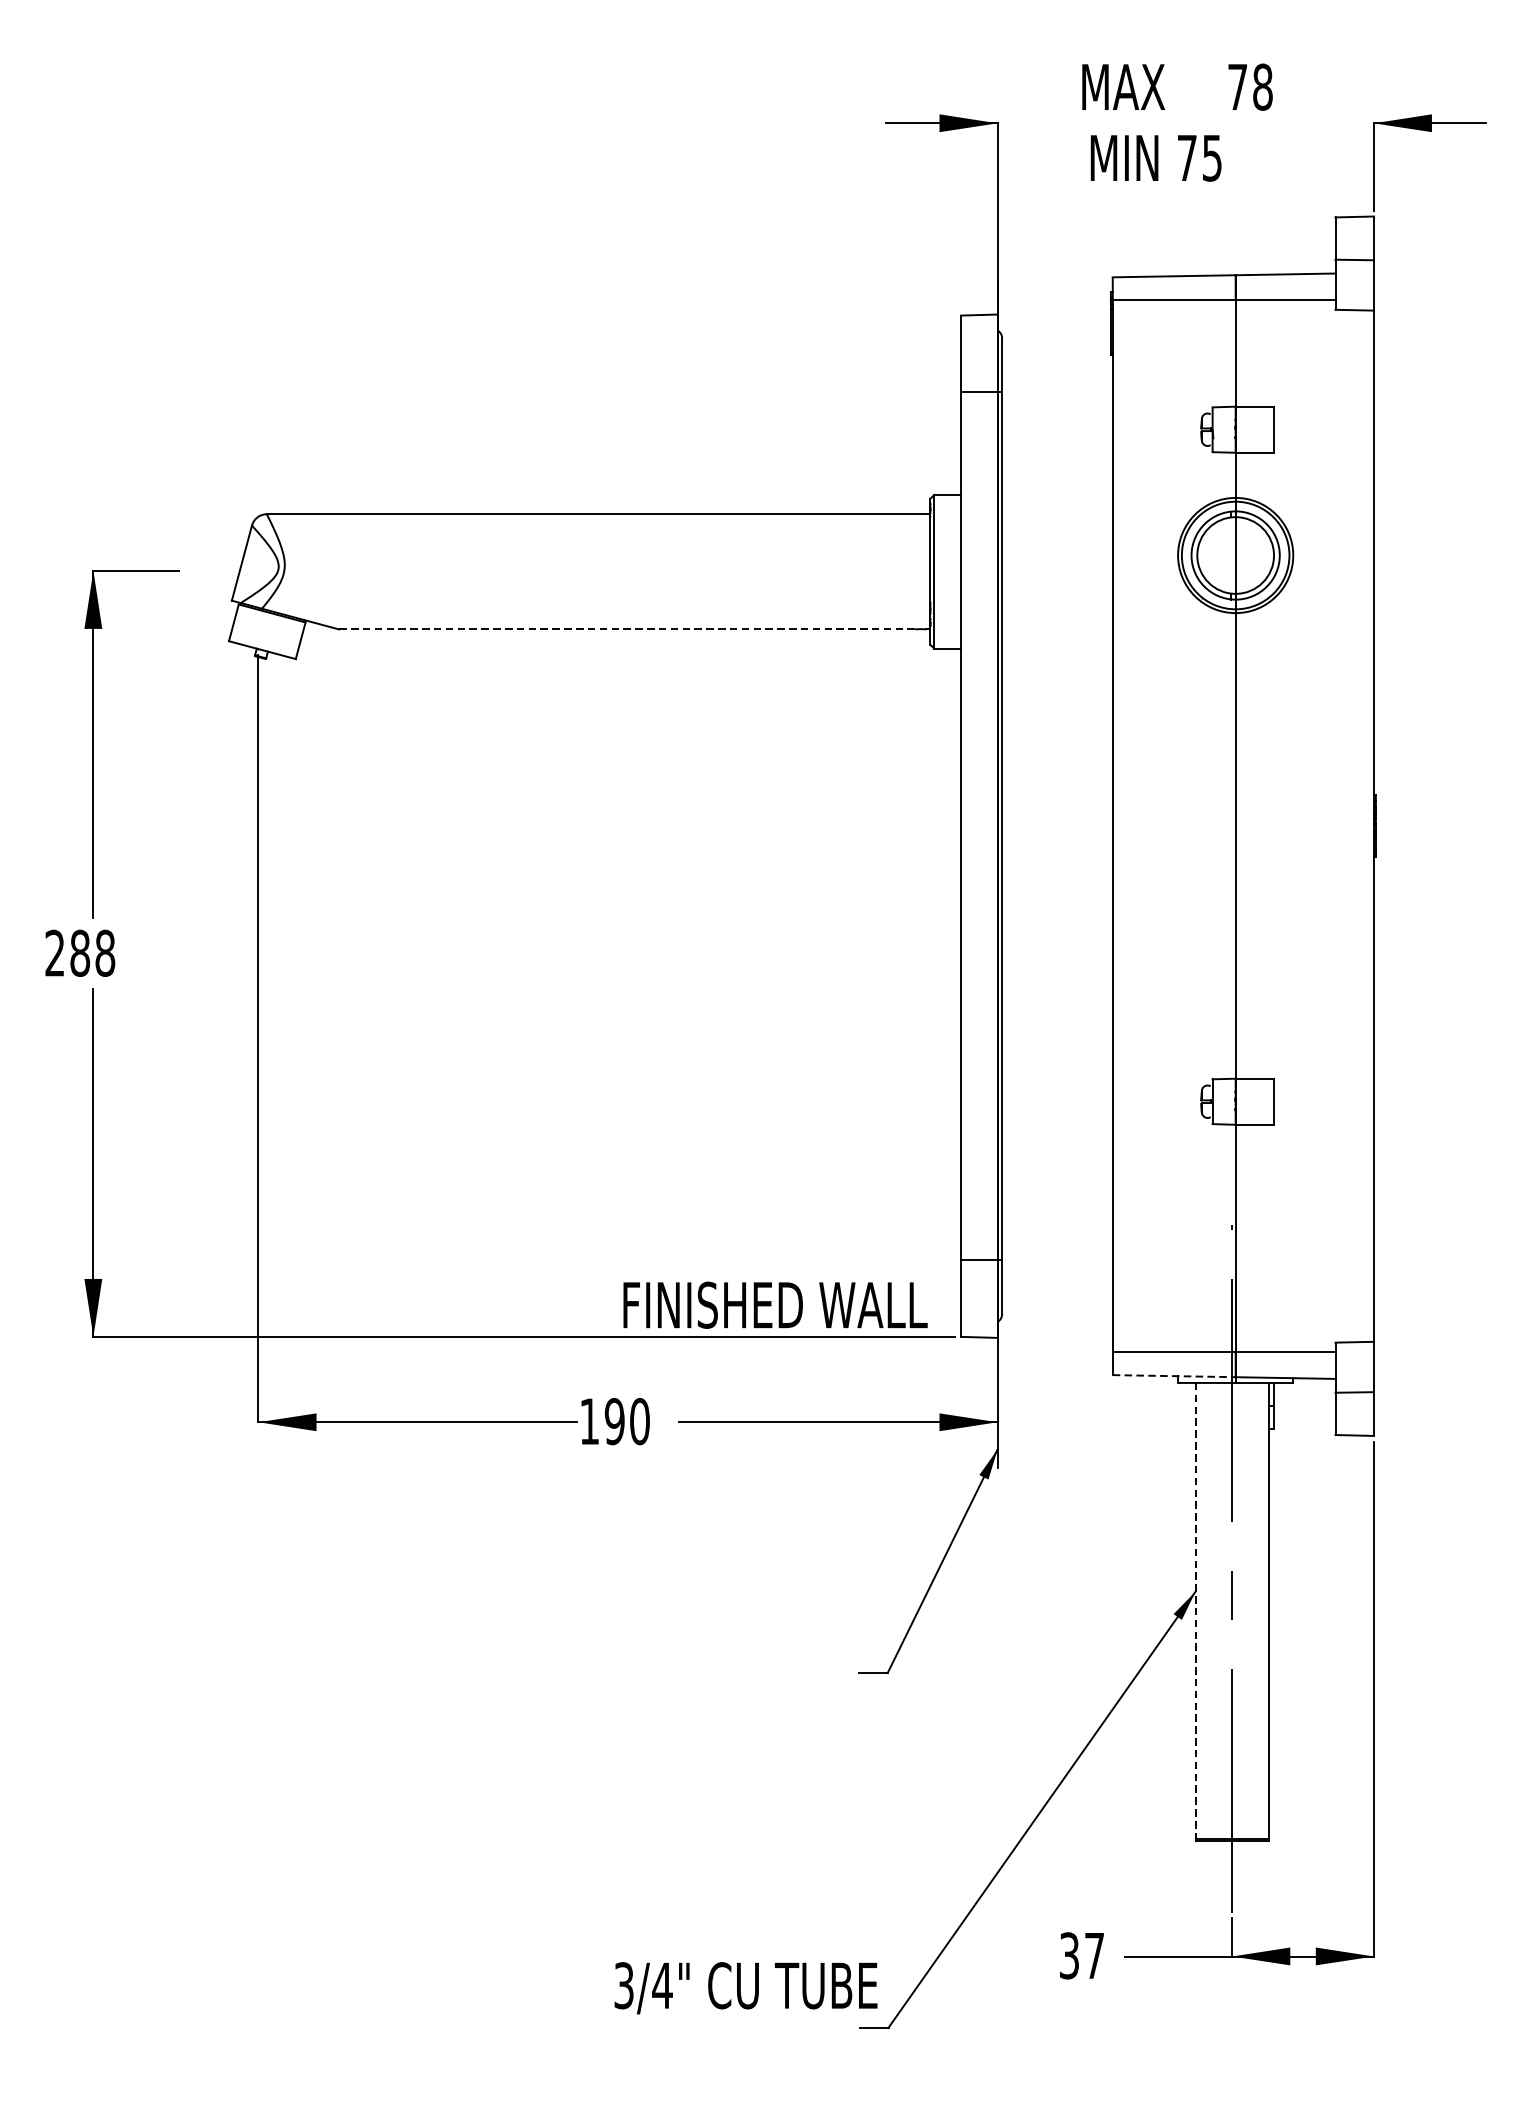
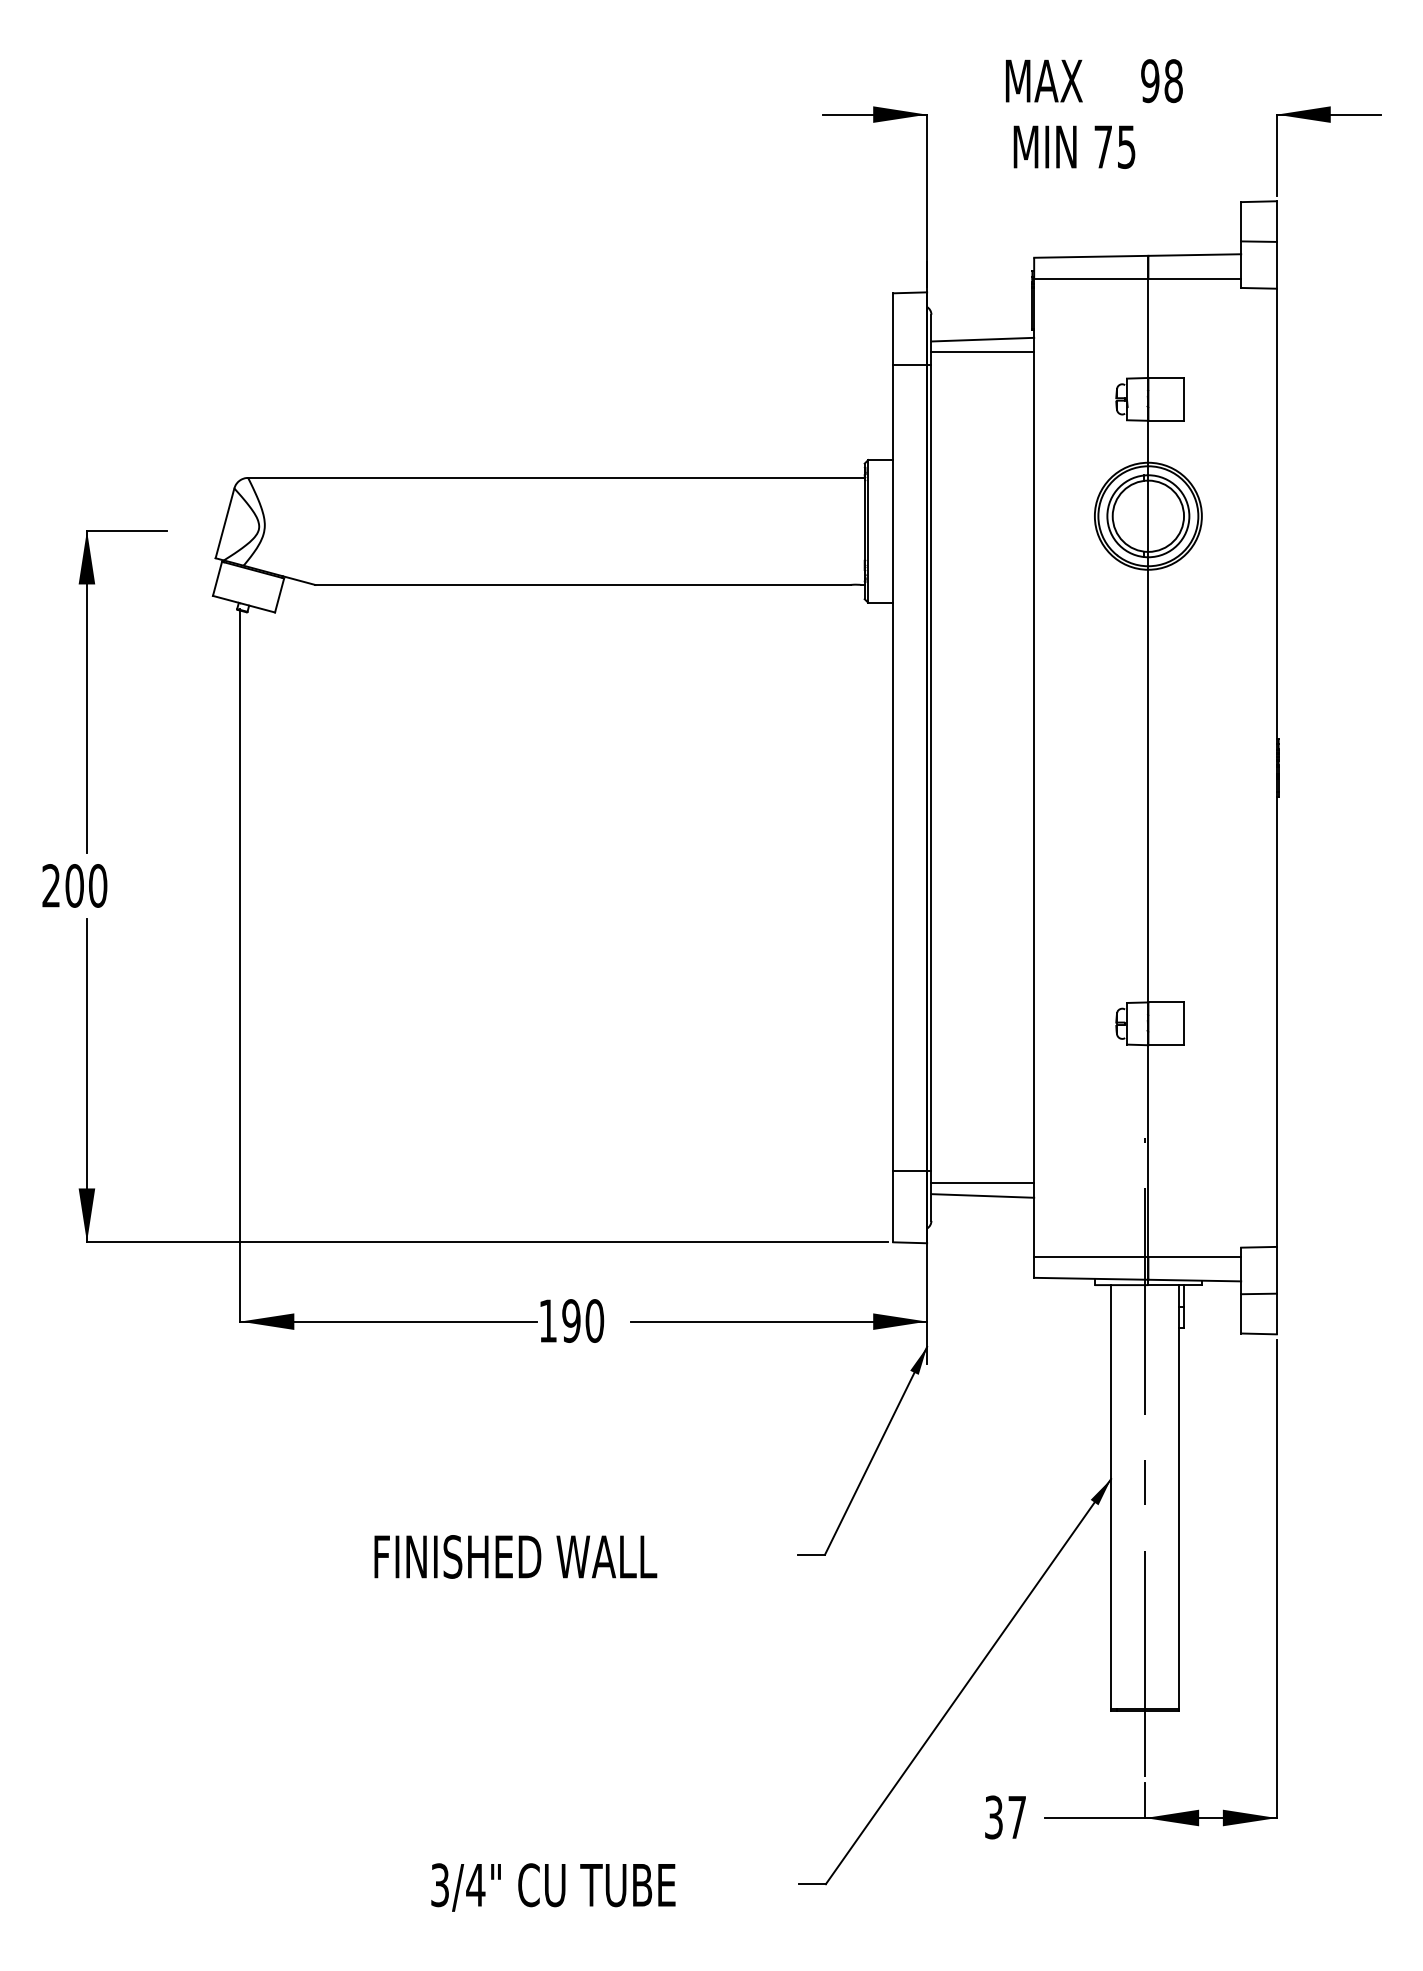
text: (1237, 87) -> (1150, 81), 78 -> 98
line: (1057, 365) -> (982, 339), added
line: (1057, 379) -> (982, 352), added
line: (626, 630) -> (582, 585), dashed -> solid
text: (92, 952) -> (86, 885), 288 -> 200
line: (1057, 1273) -> (982, 1183), added
line: (1057, 1286) -> (982, 1195), added
text: (775, 1304) -> (515, 1556), moved
line: (1174, 1375) -> (1091, 1278), dashed -> solid
line: (1195, 1611) -> (1111, 1497), dashed -> solid
text: (746, 1988) -> (553, 1887), moved

